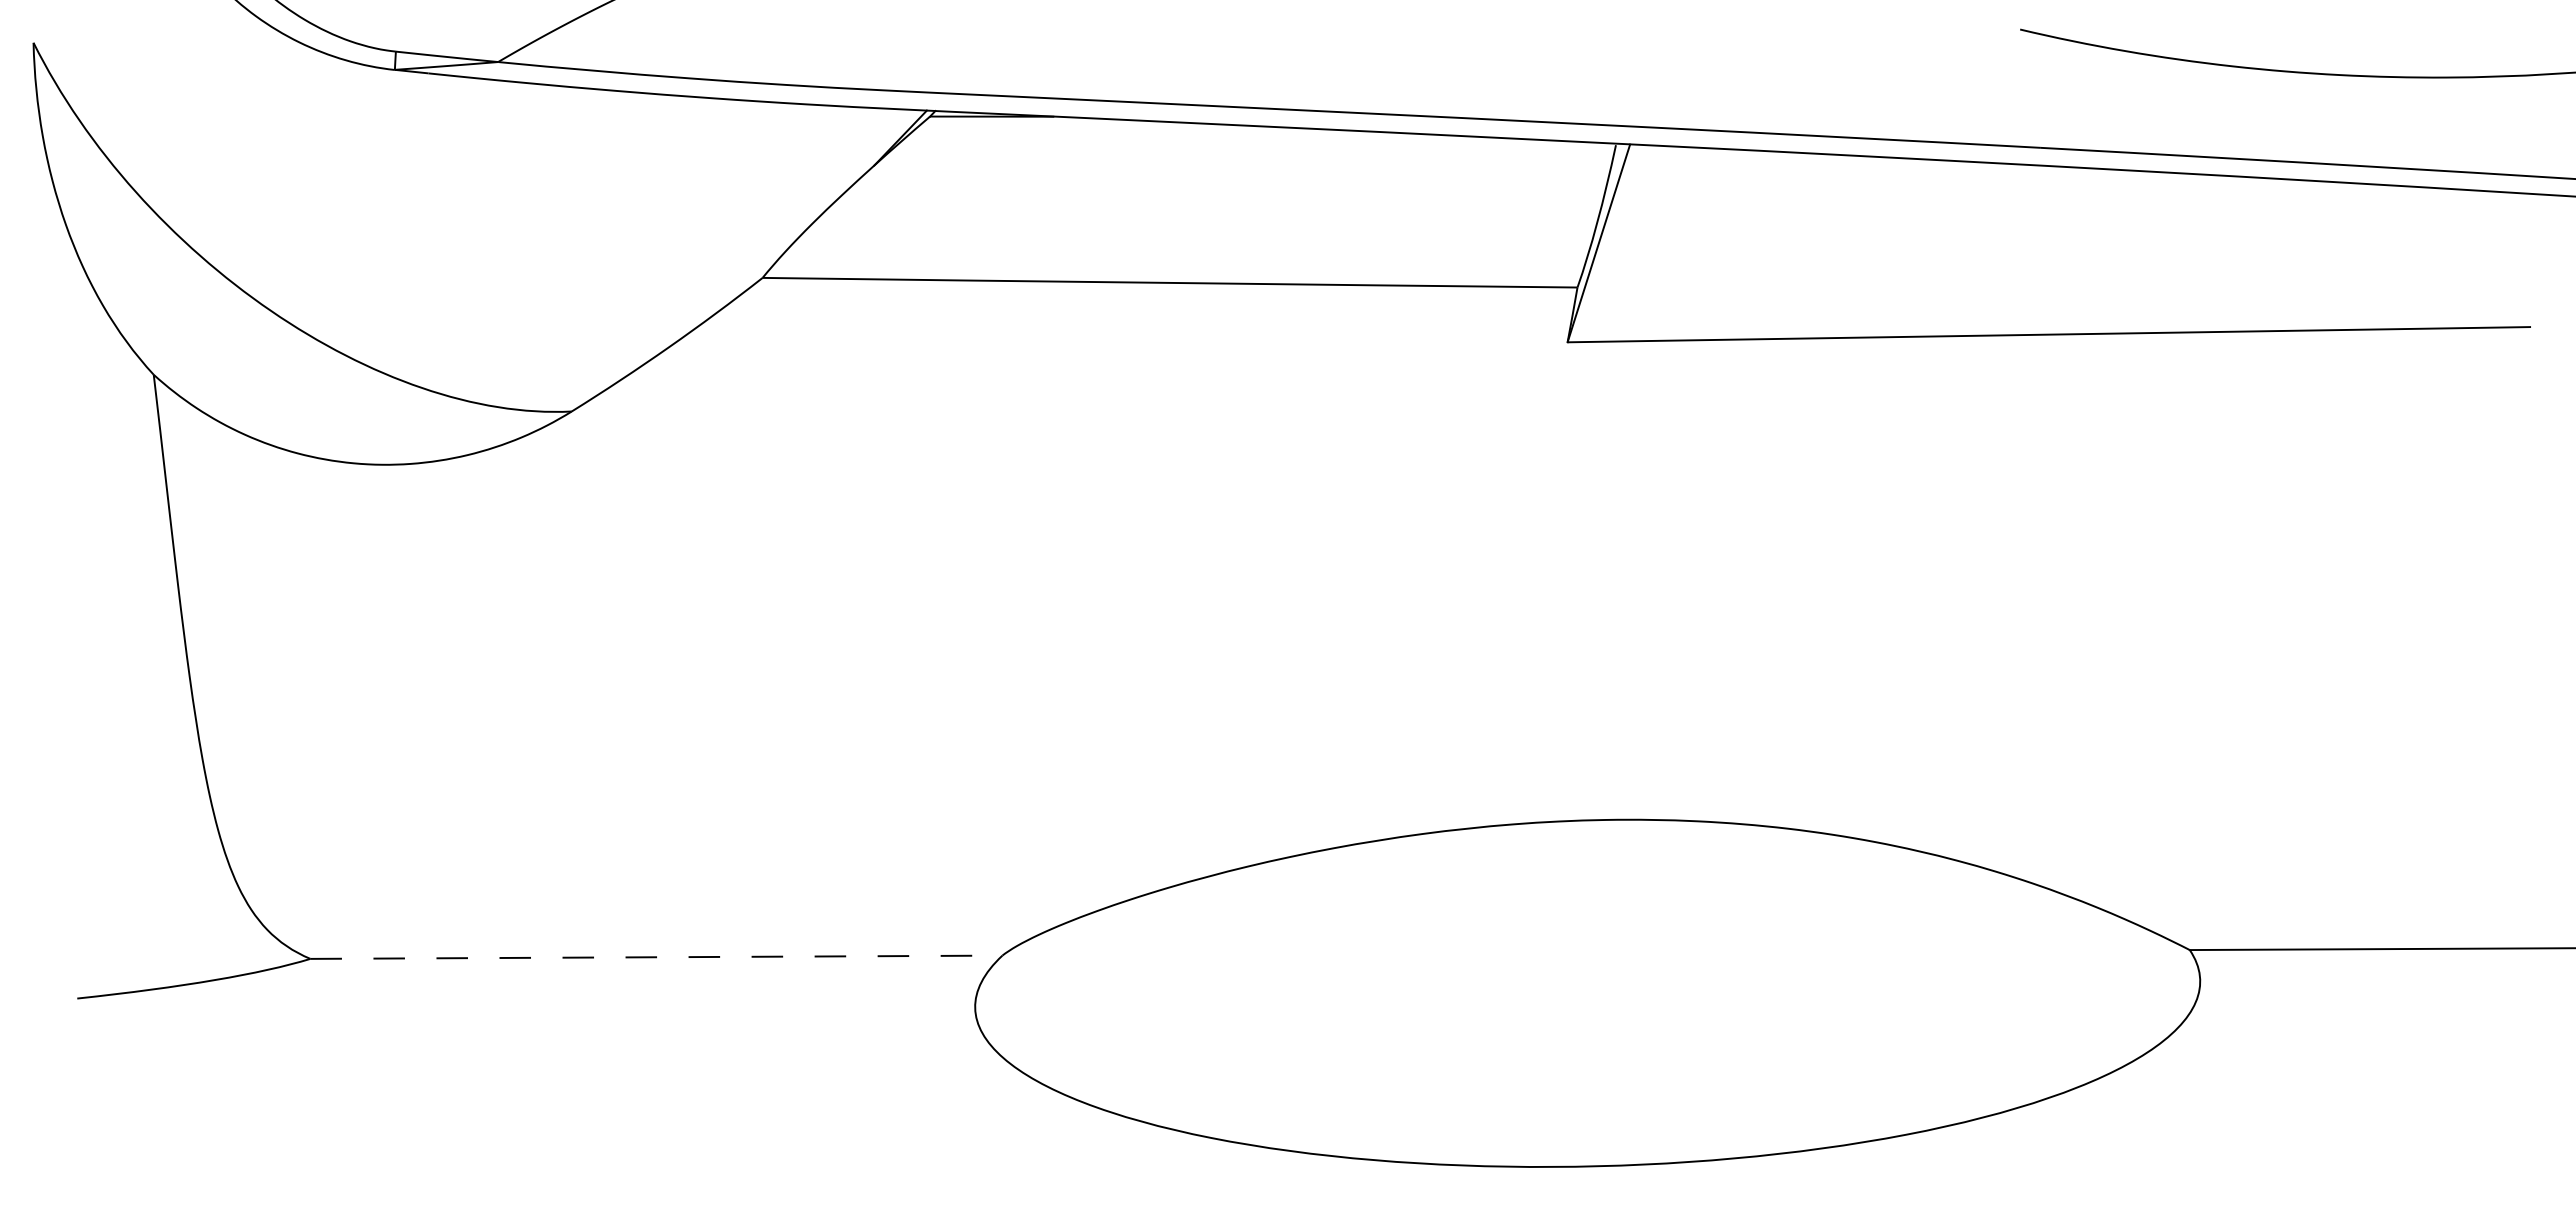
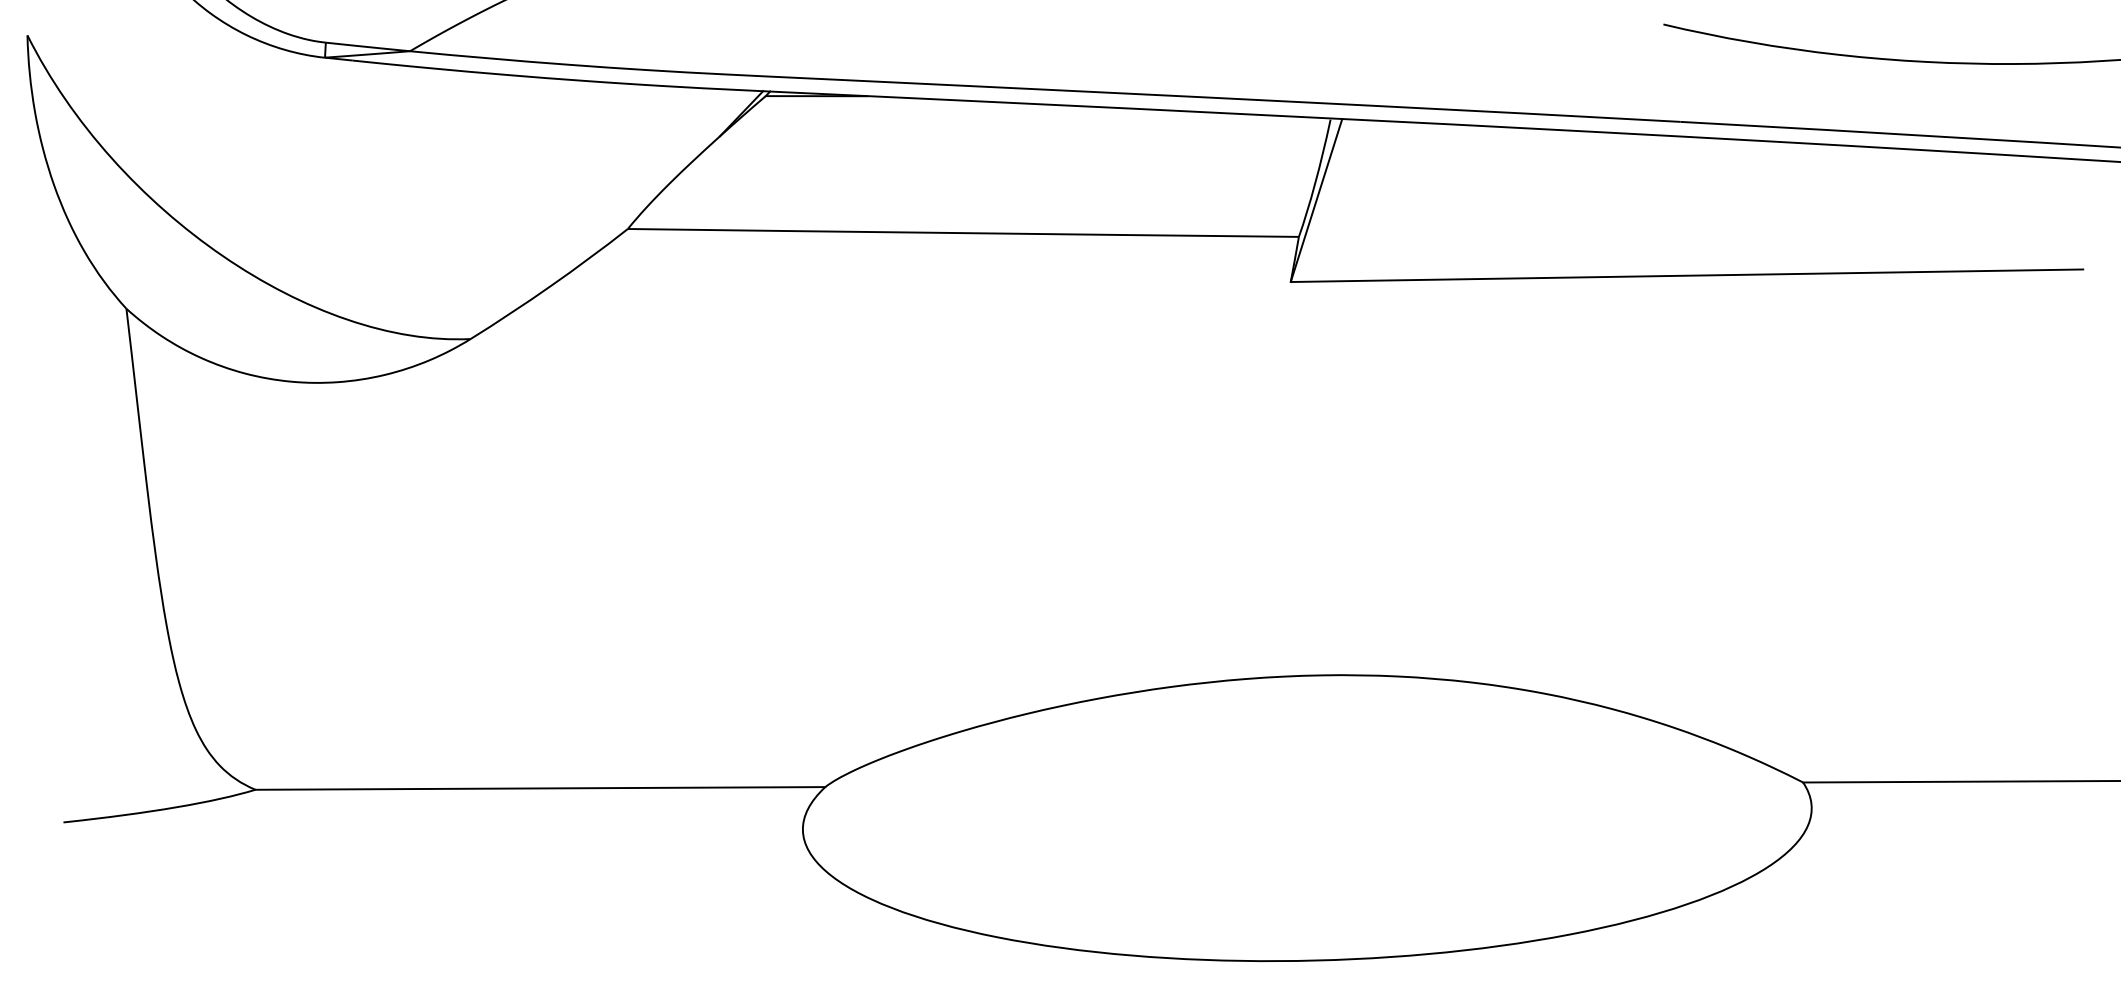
line: (656, 957) -> (540, 788), dashed -> solid

